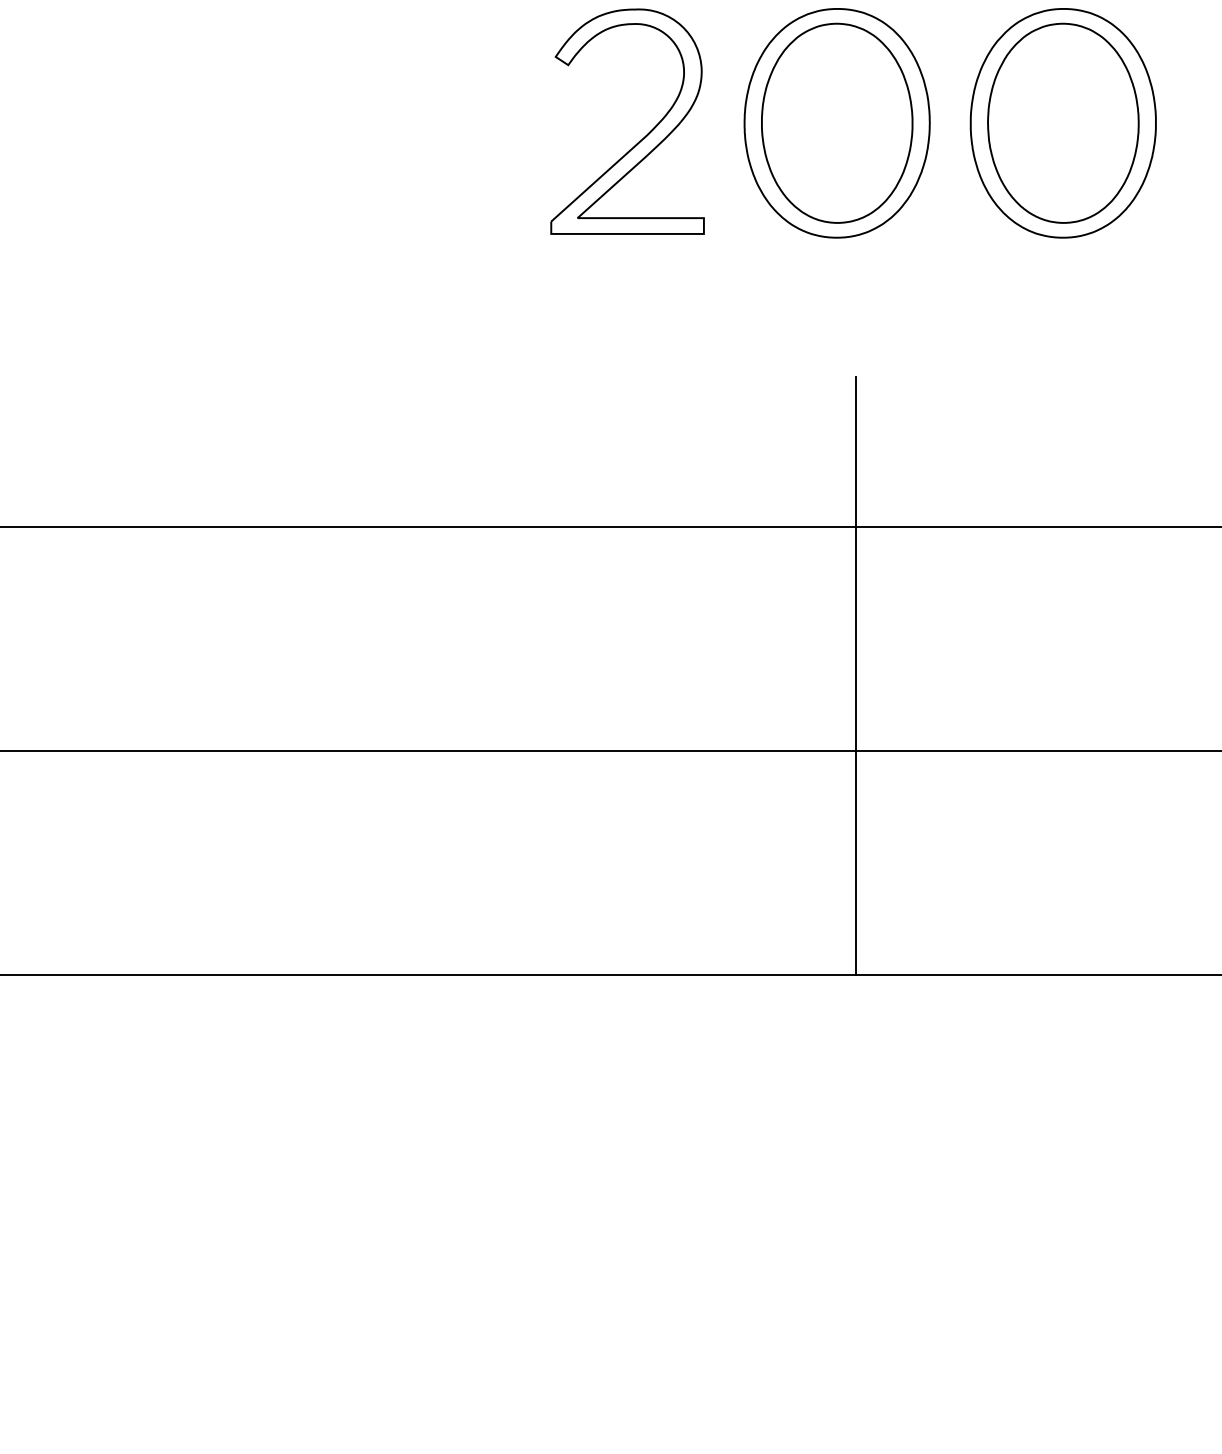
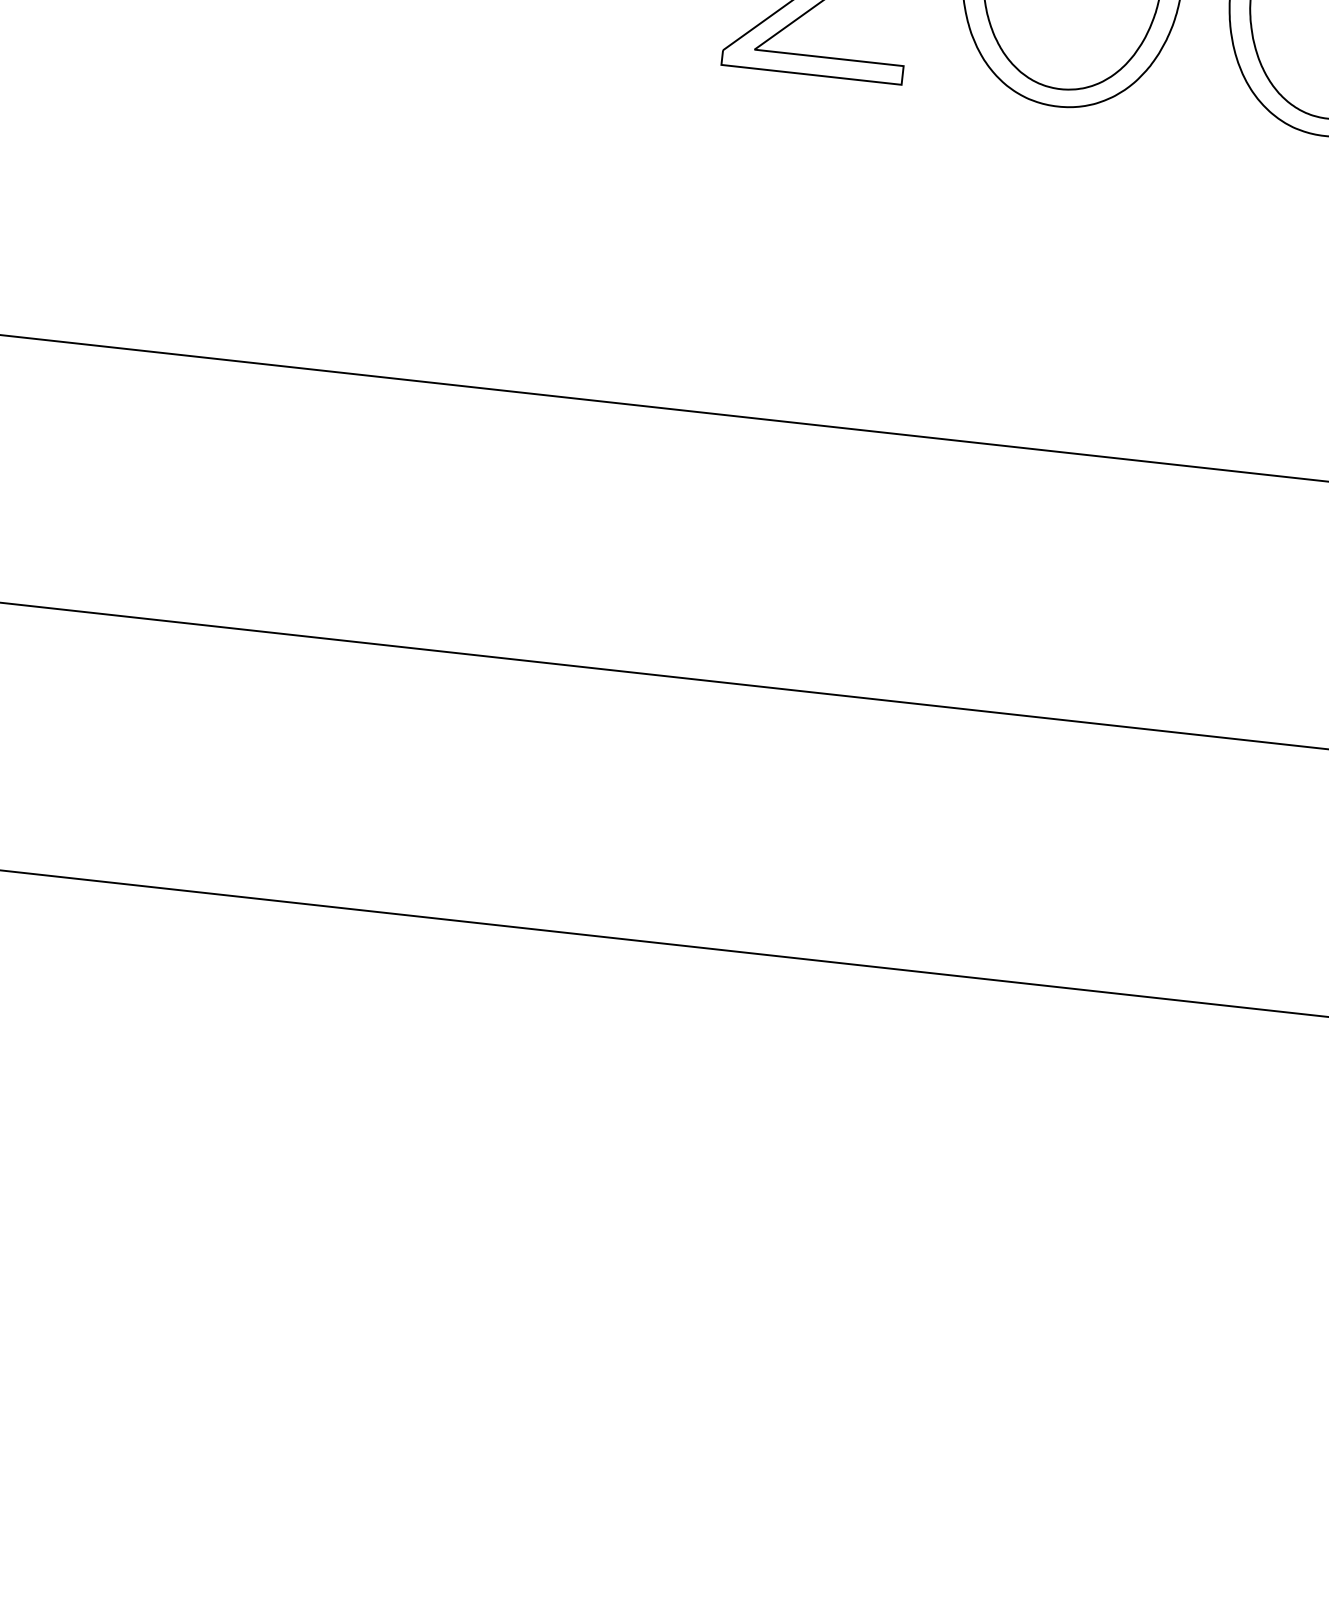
line: (856, 676) -> (1023, 626), removed

